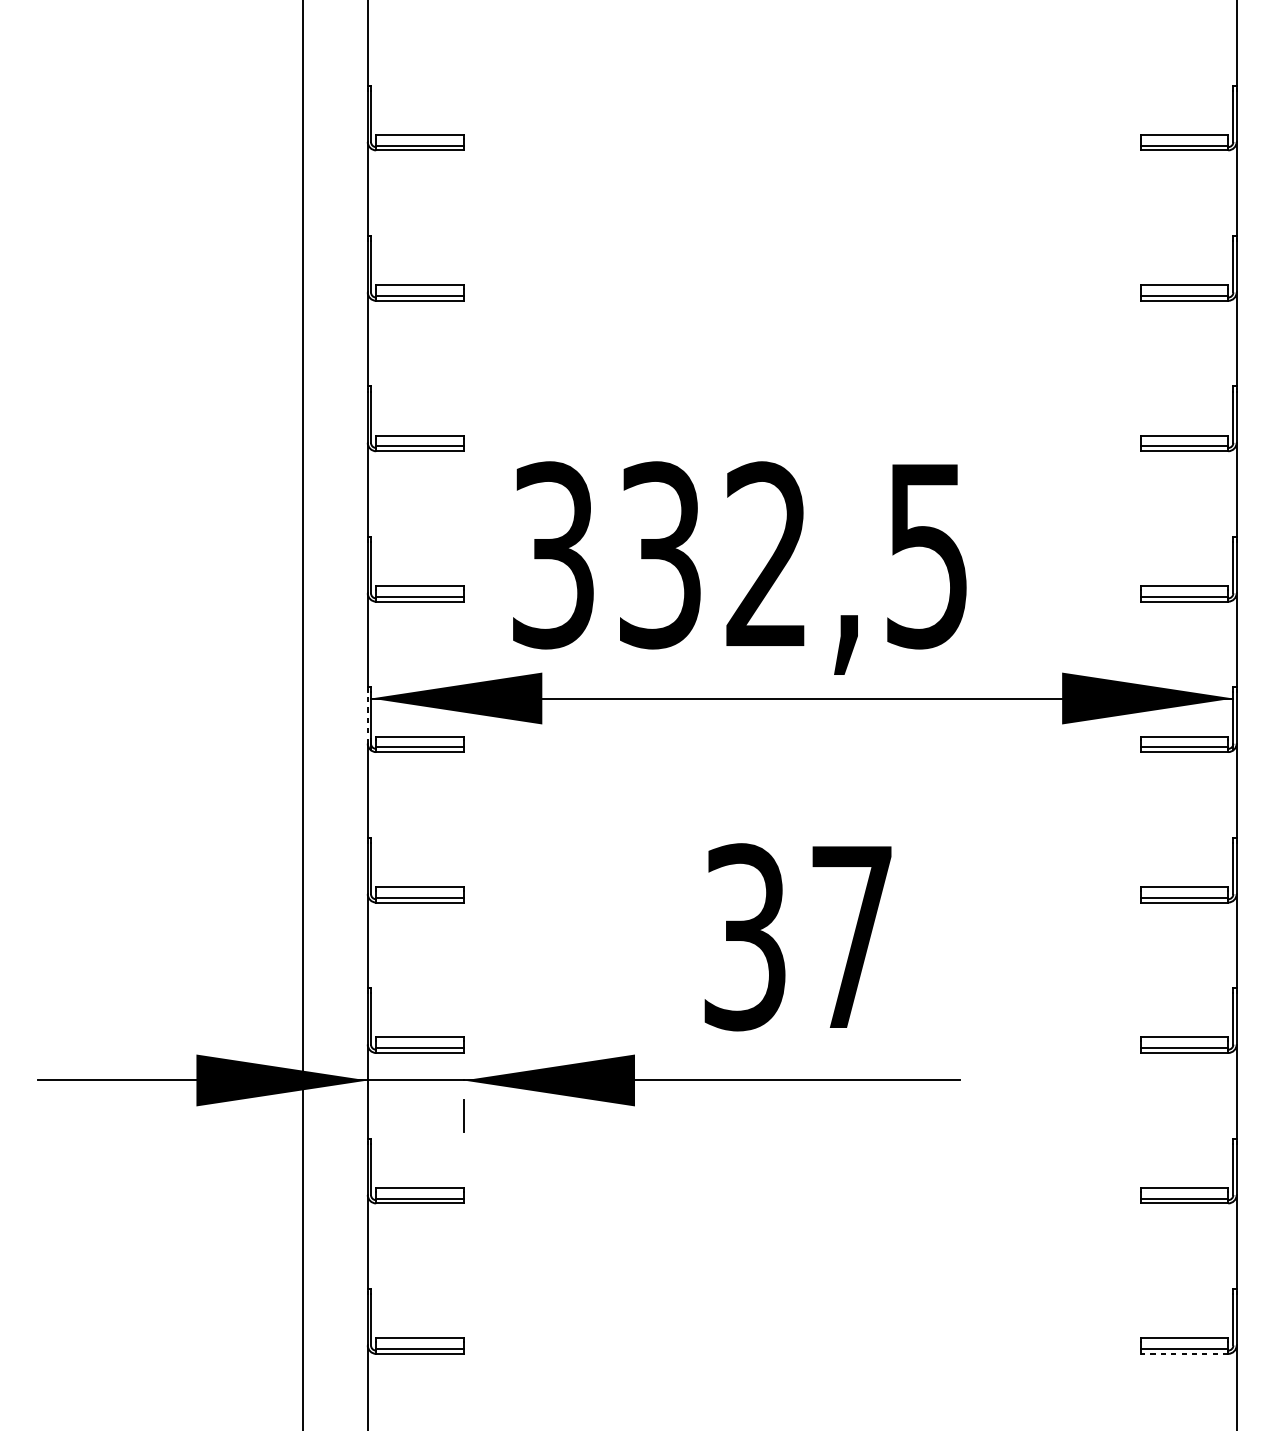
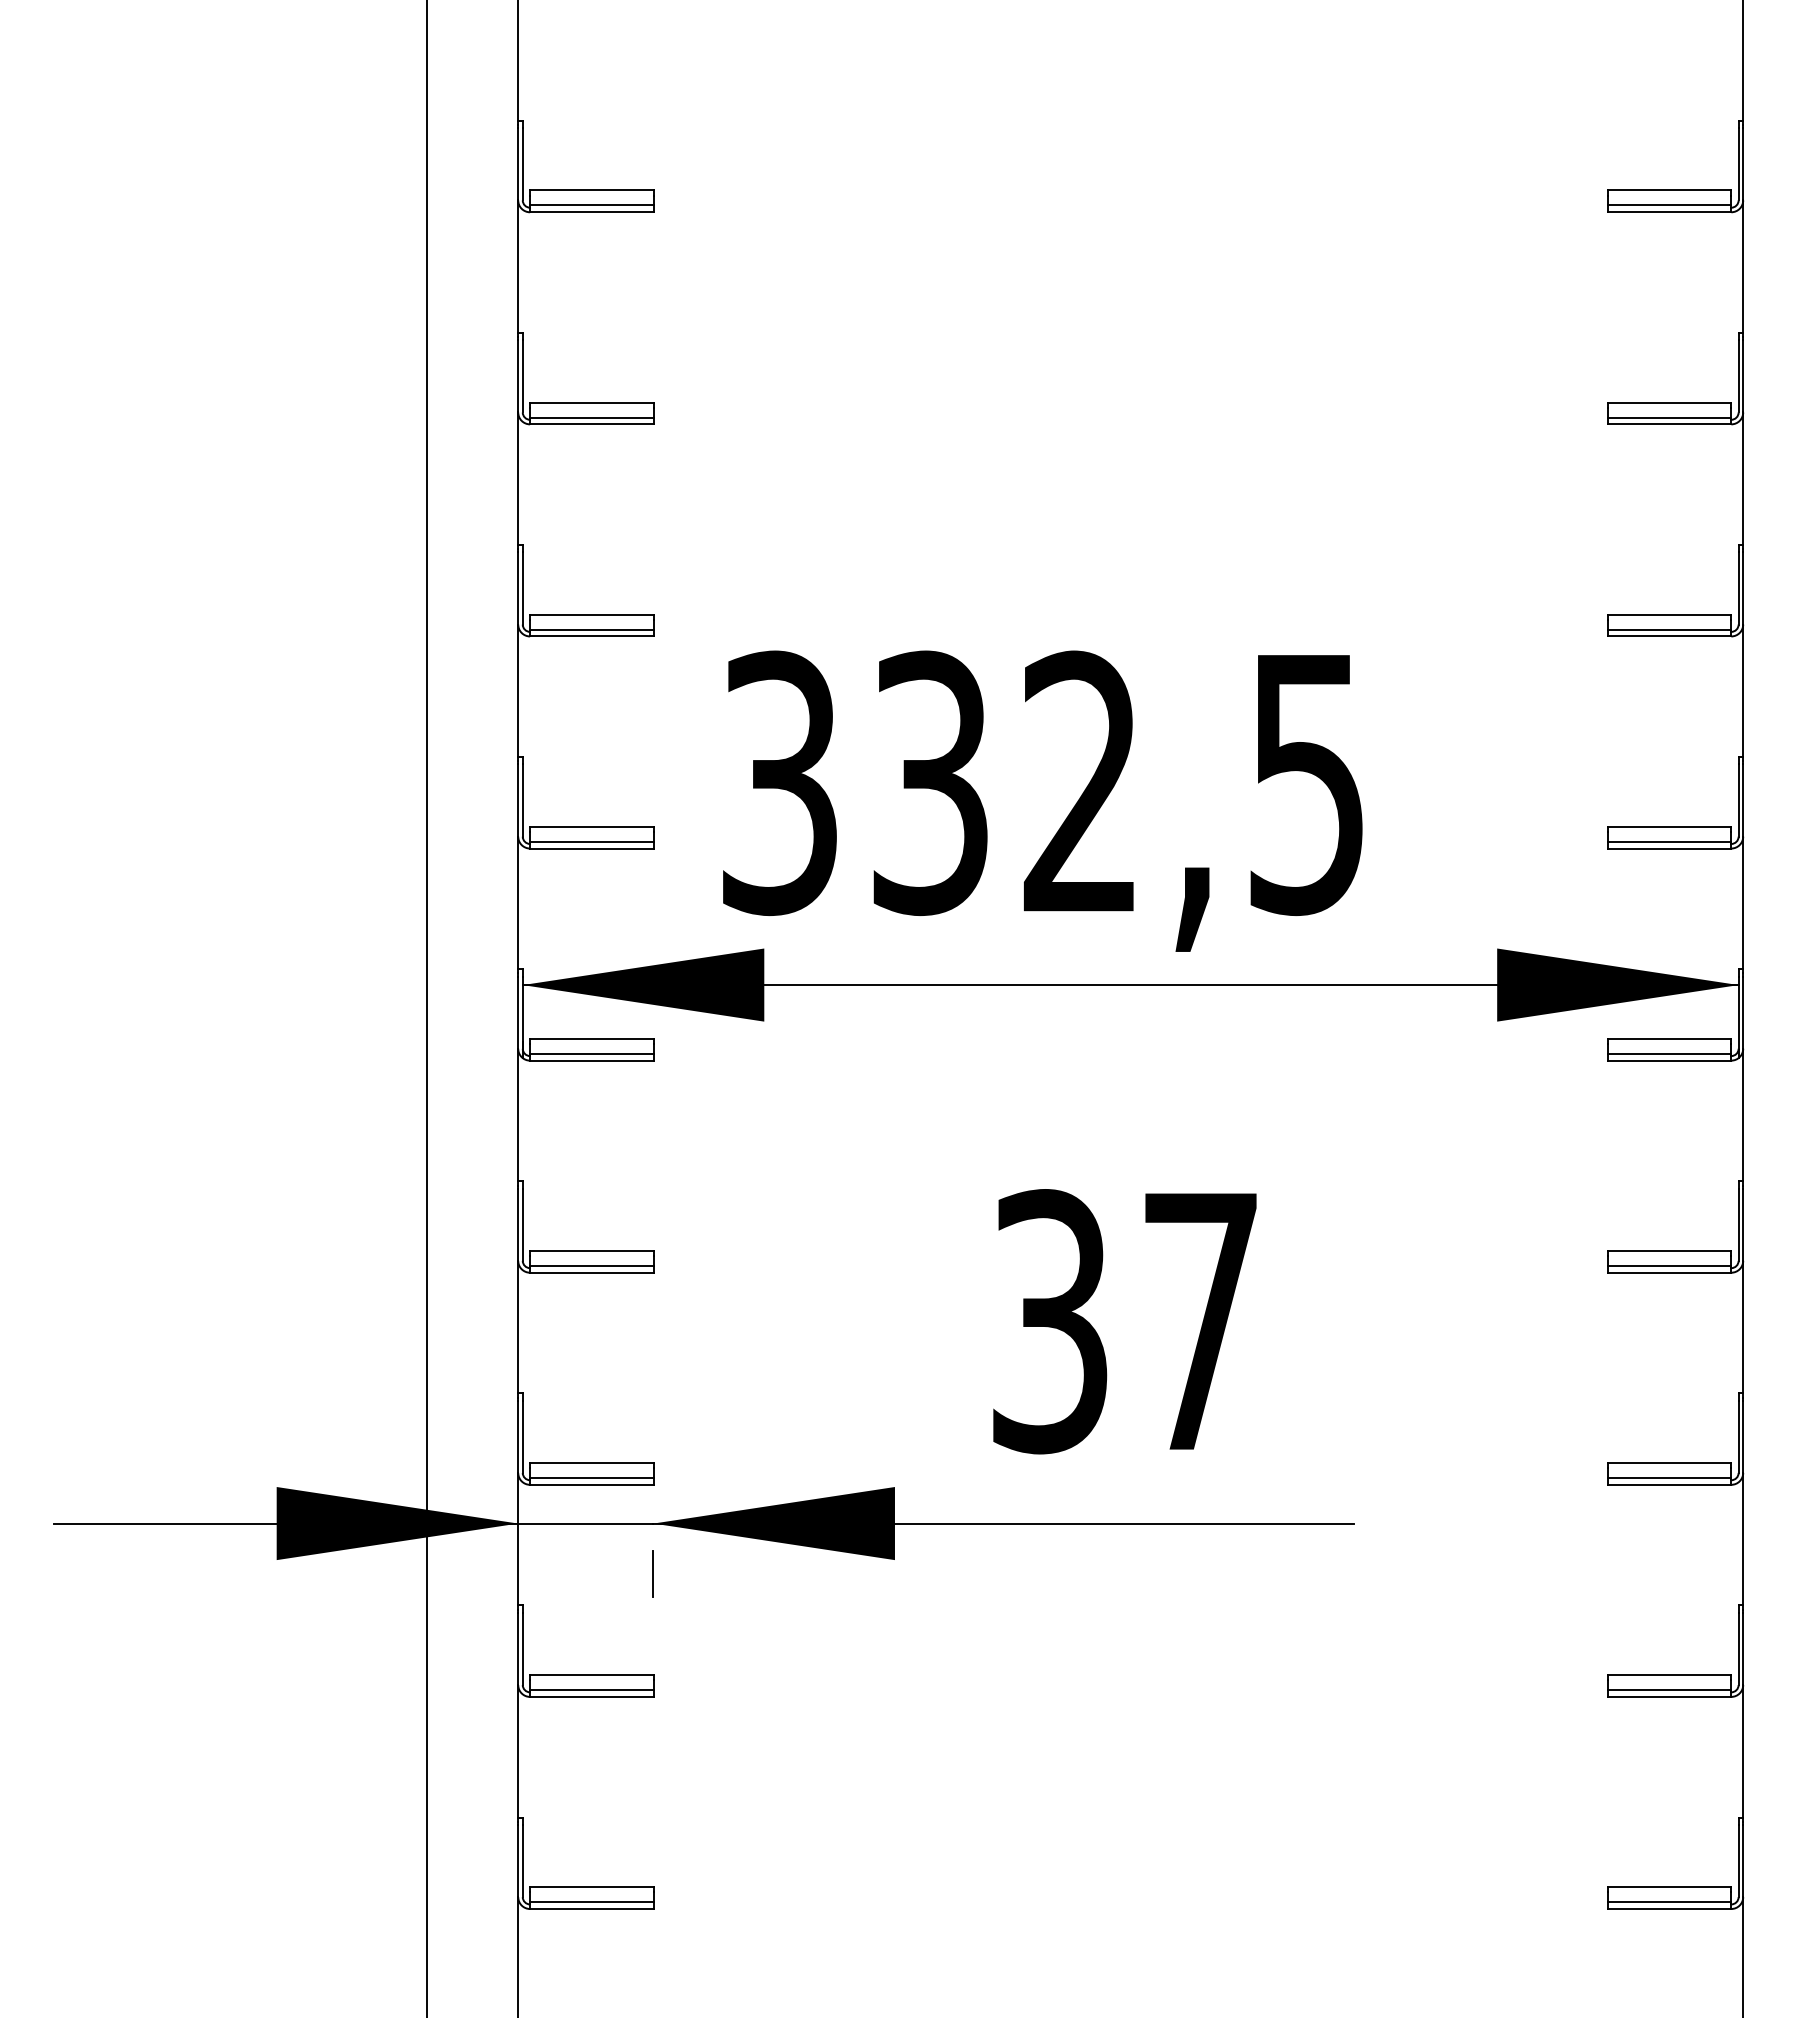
line: (367, 717) -> (518, 1012), dashed -> solid
line: (1184, 1354) -> (1669, 1909), dashed -> solid

